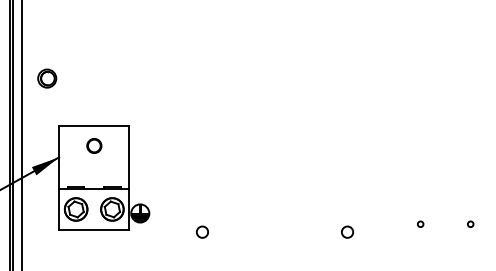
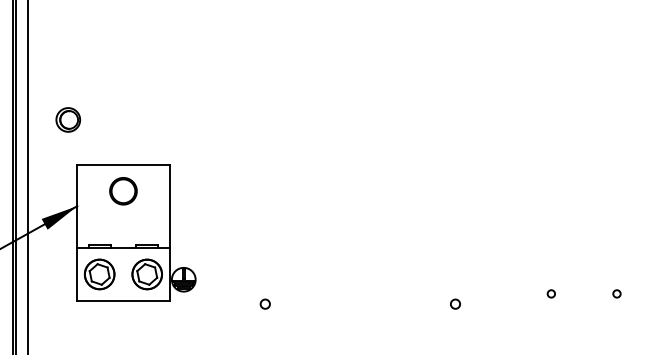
part: (47, 78) -> (68, 119), moved
part: (94, 145) -> (123, 190), size x1.43
circle: (202, 231) -> (265, 303), size x0.62
circle: (347, 231) -> (455, 303), size x0.62

